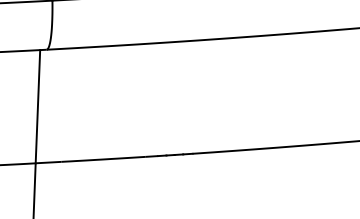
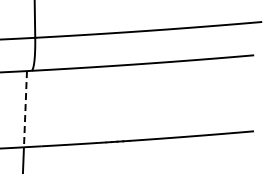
line: (37, 107) -> (25, 109), solid -> dashed

